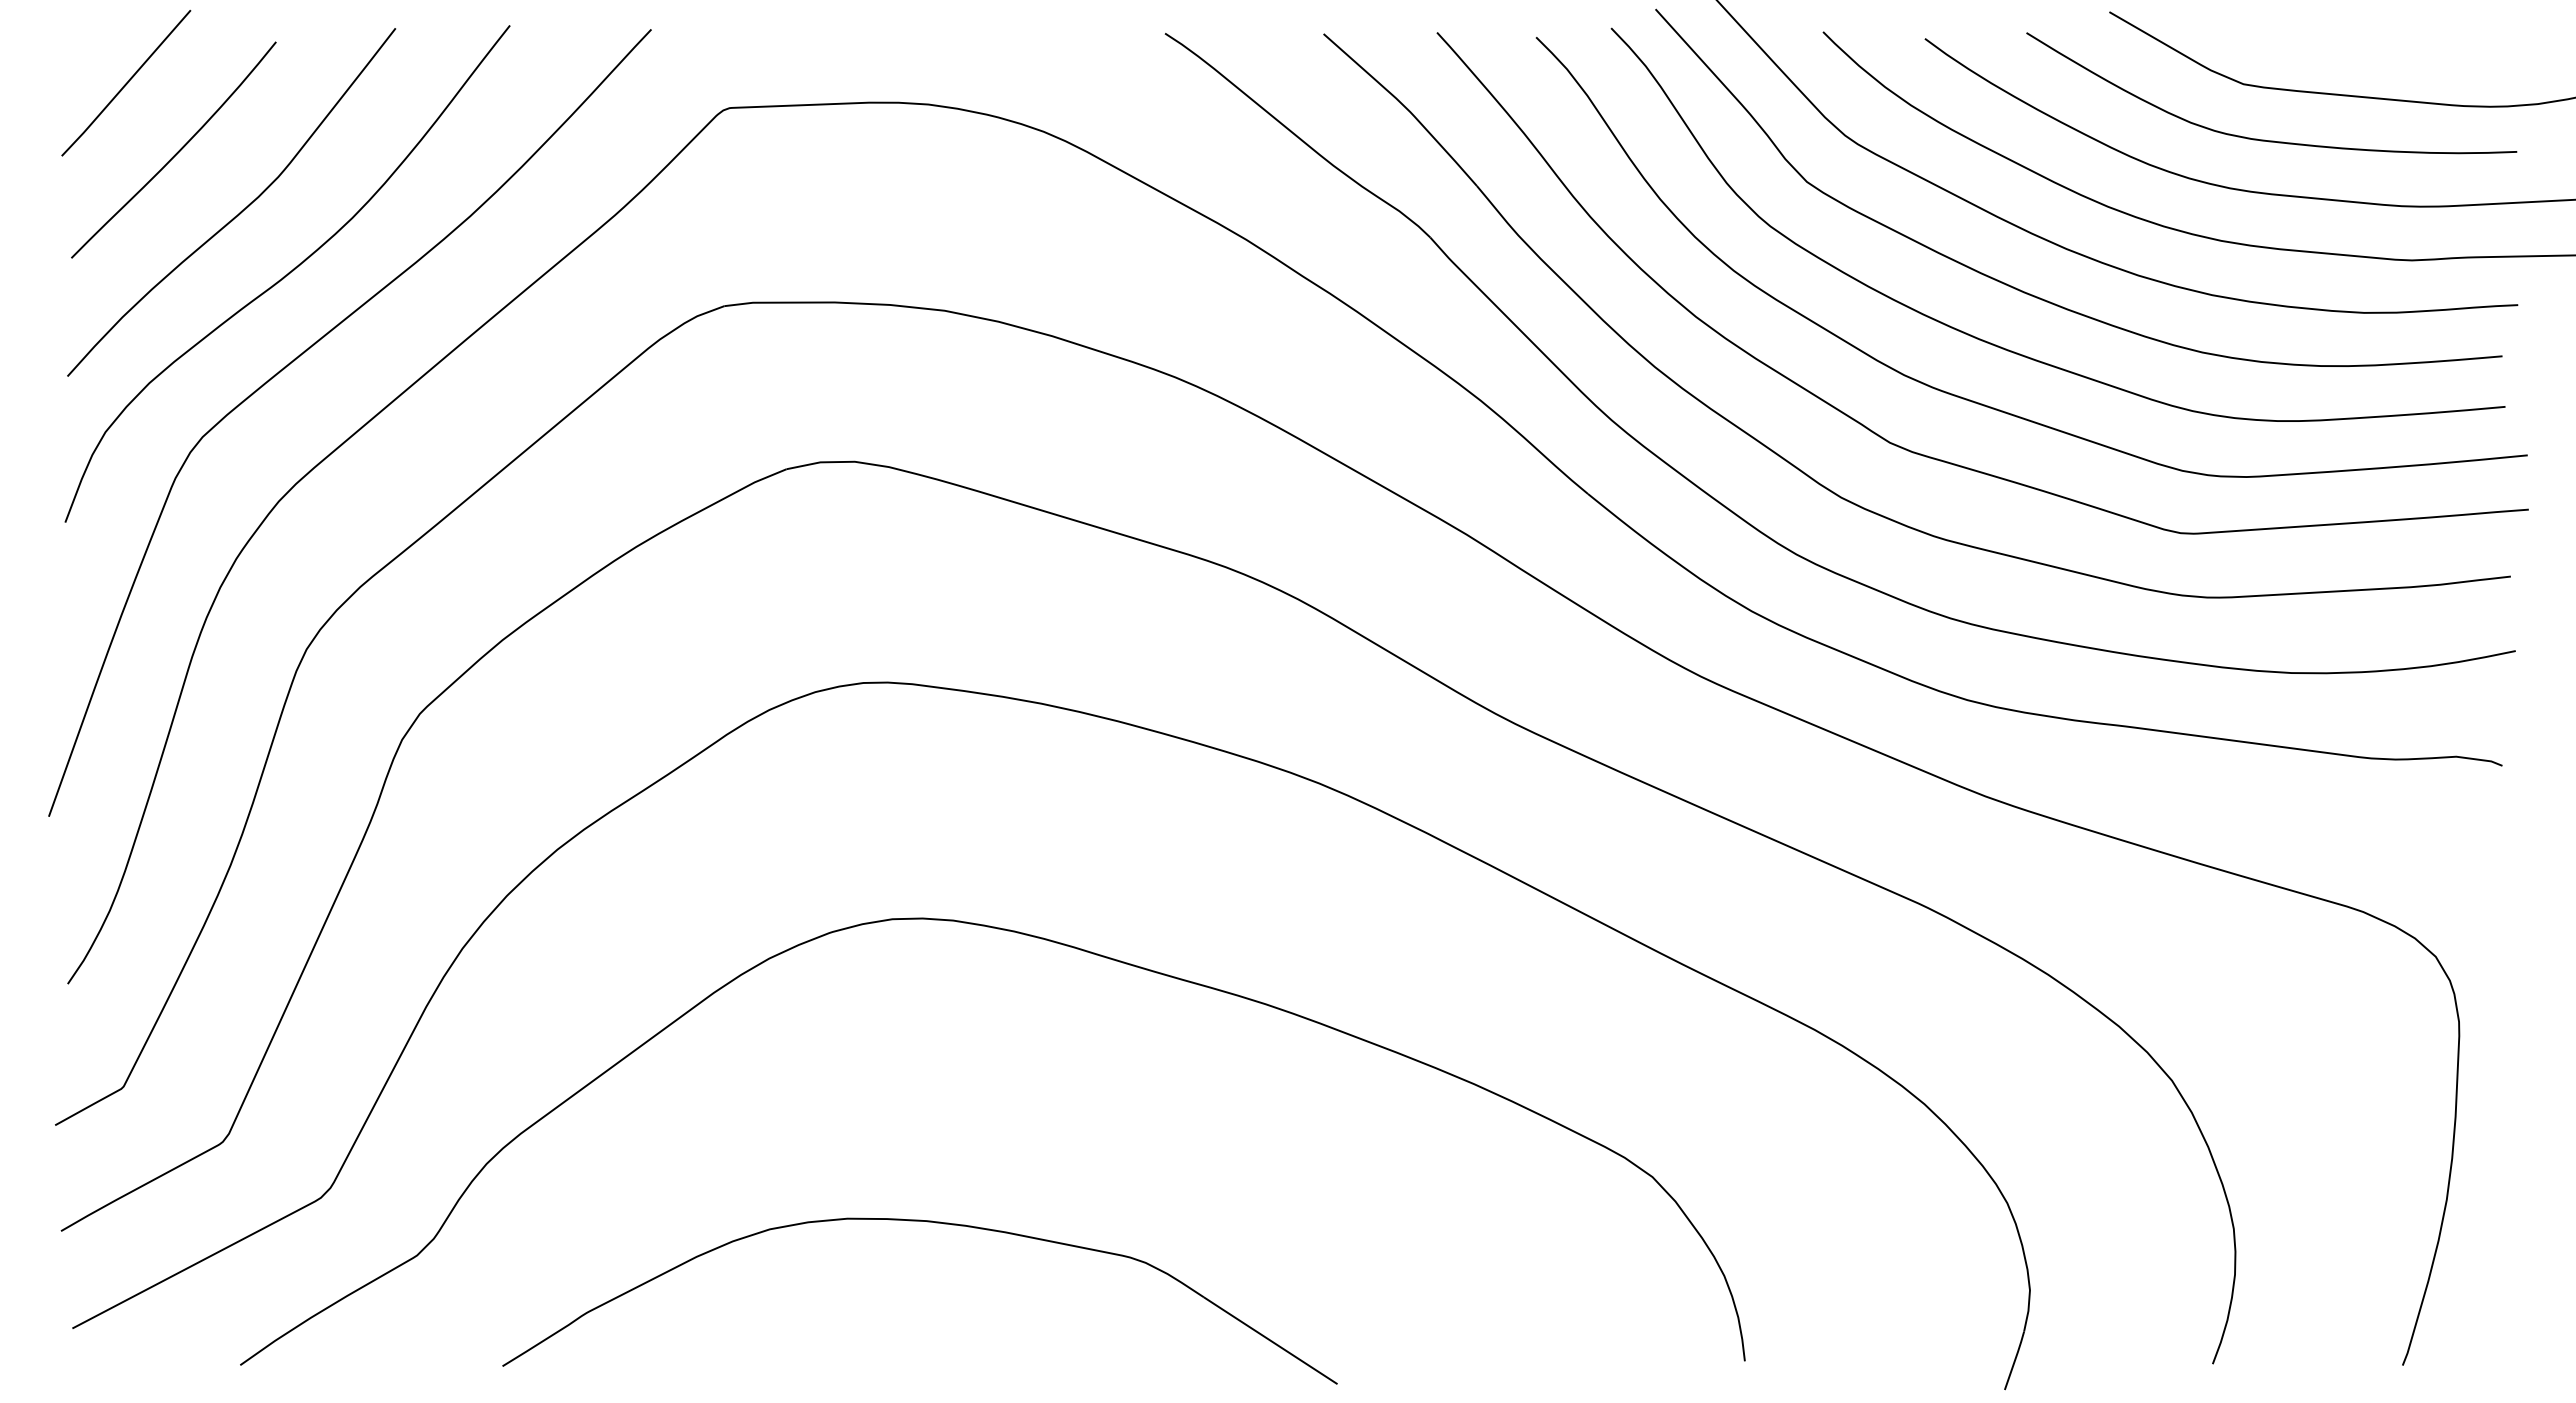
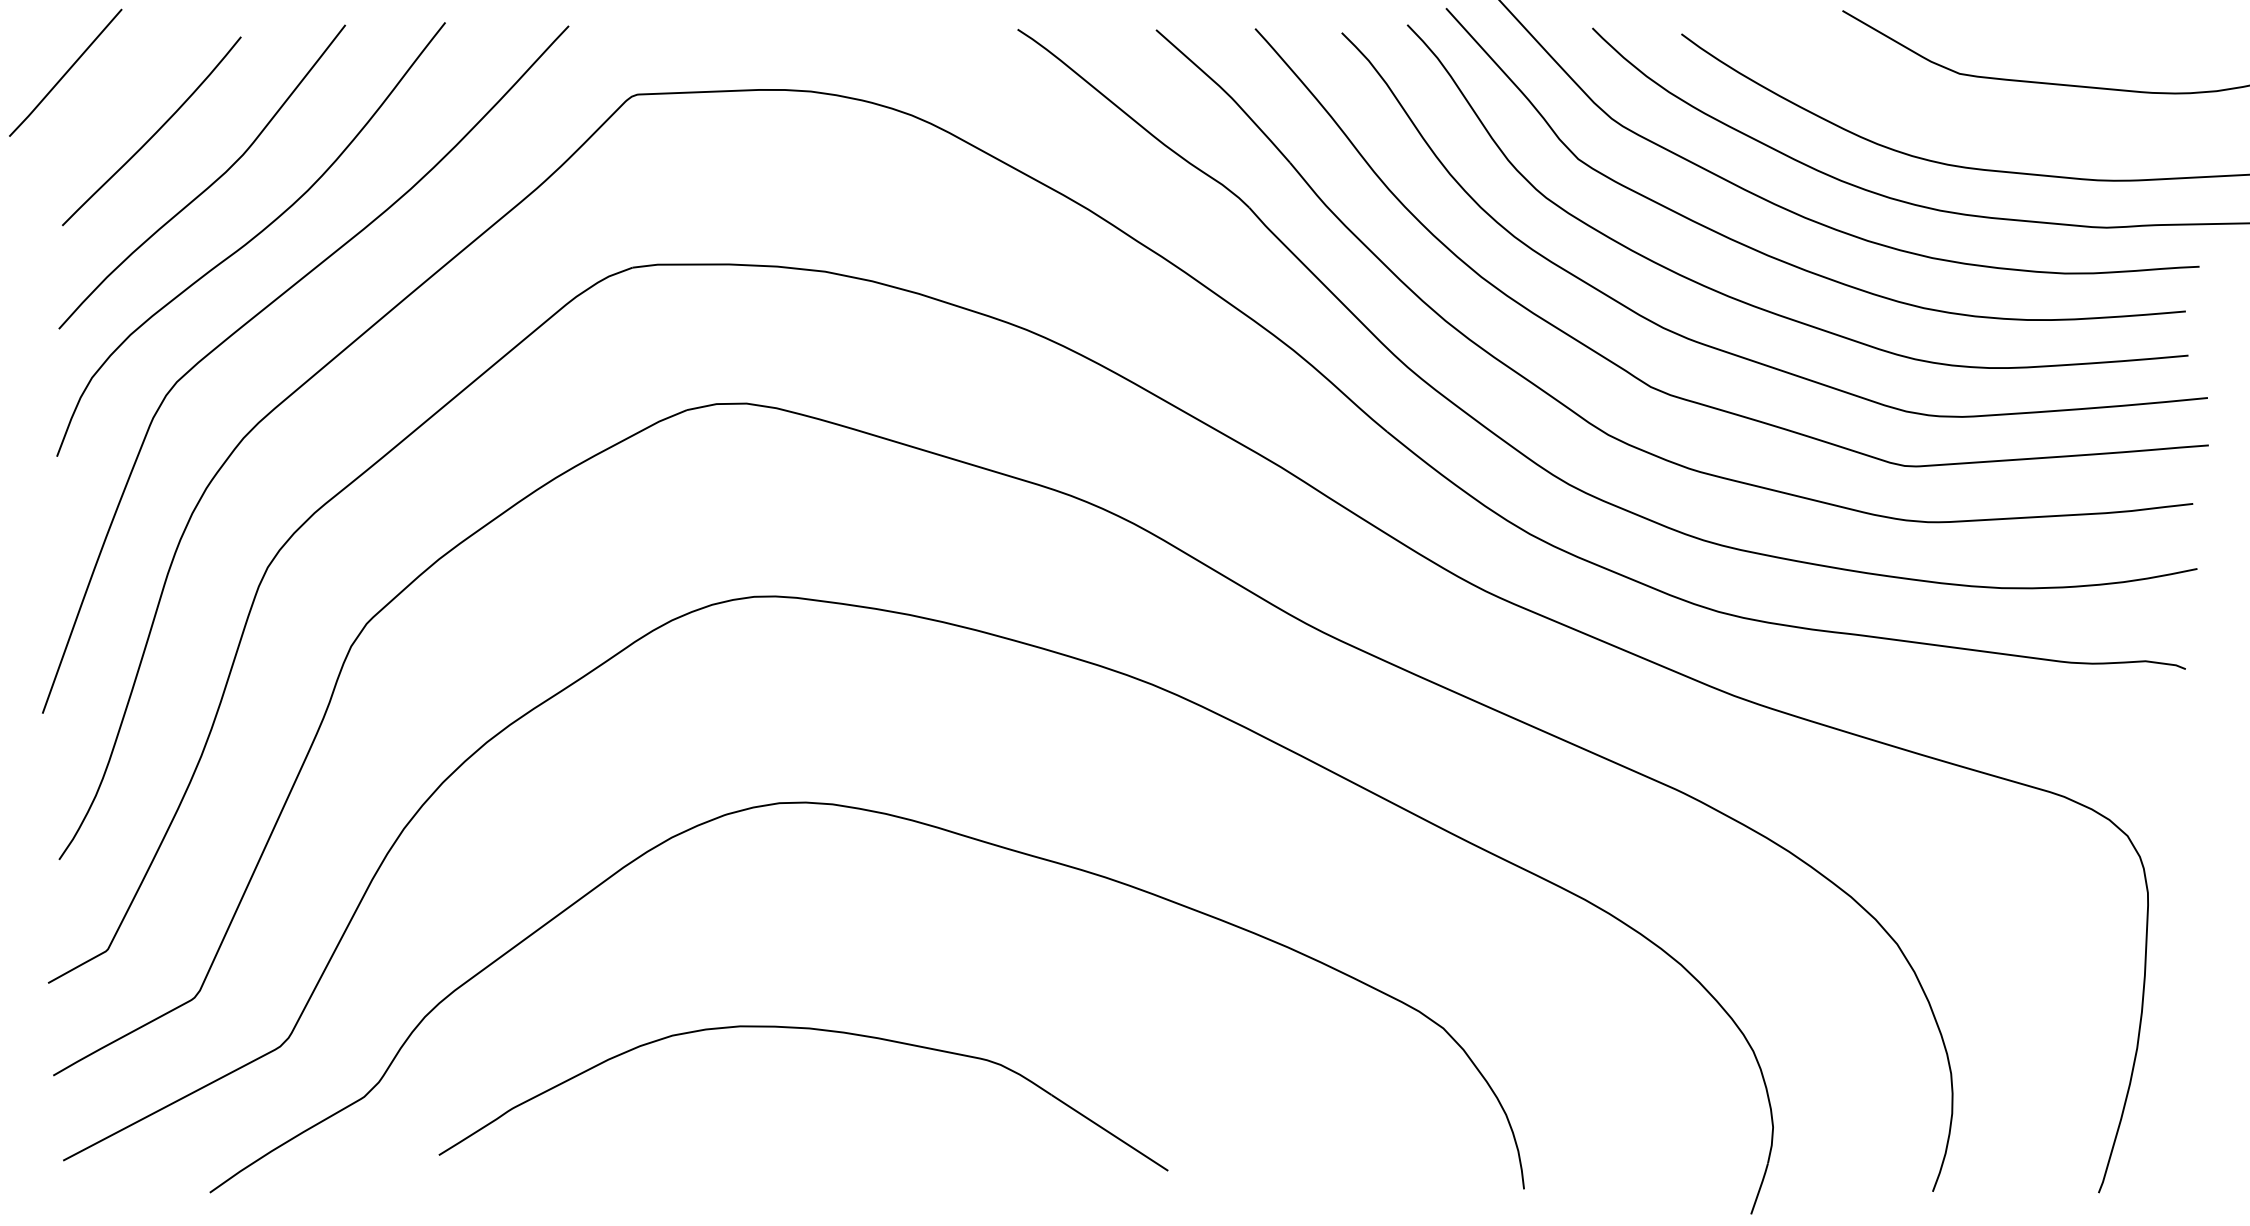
line: (126, 82) -> (65, 72), moved
curve: (2264, 139) -> (1977, 122), removed
part: (927, 1222) -> (810, 1029), moved

